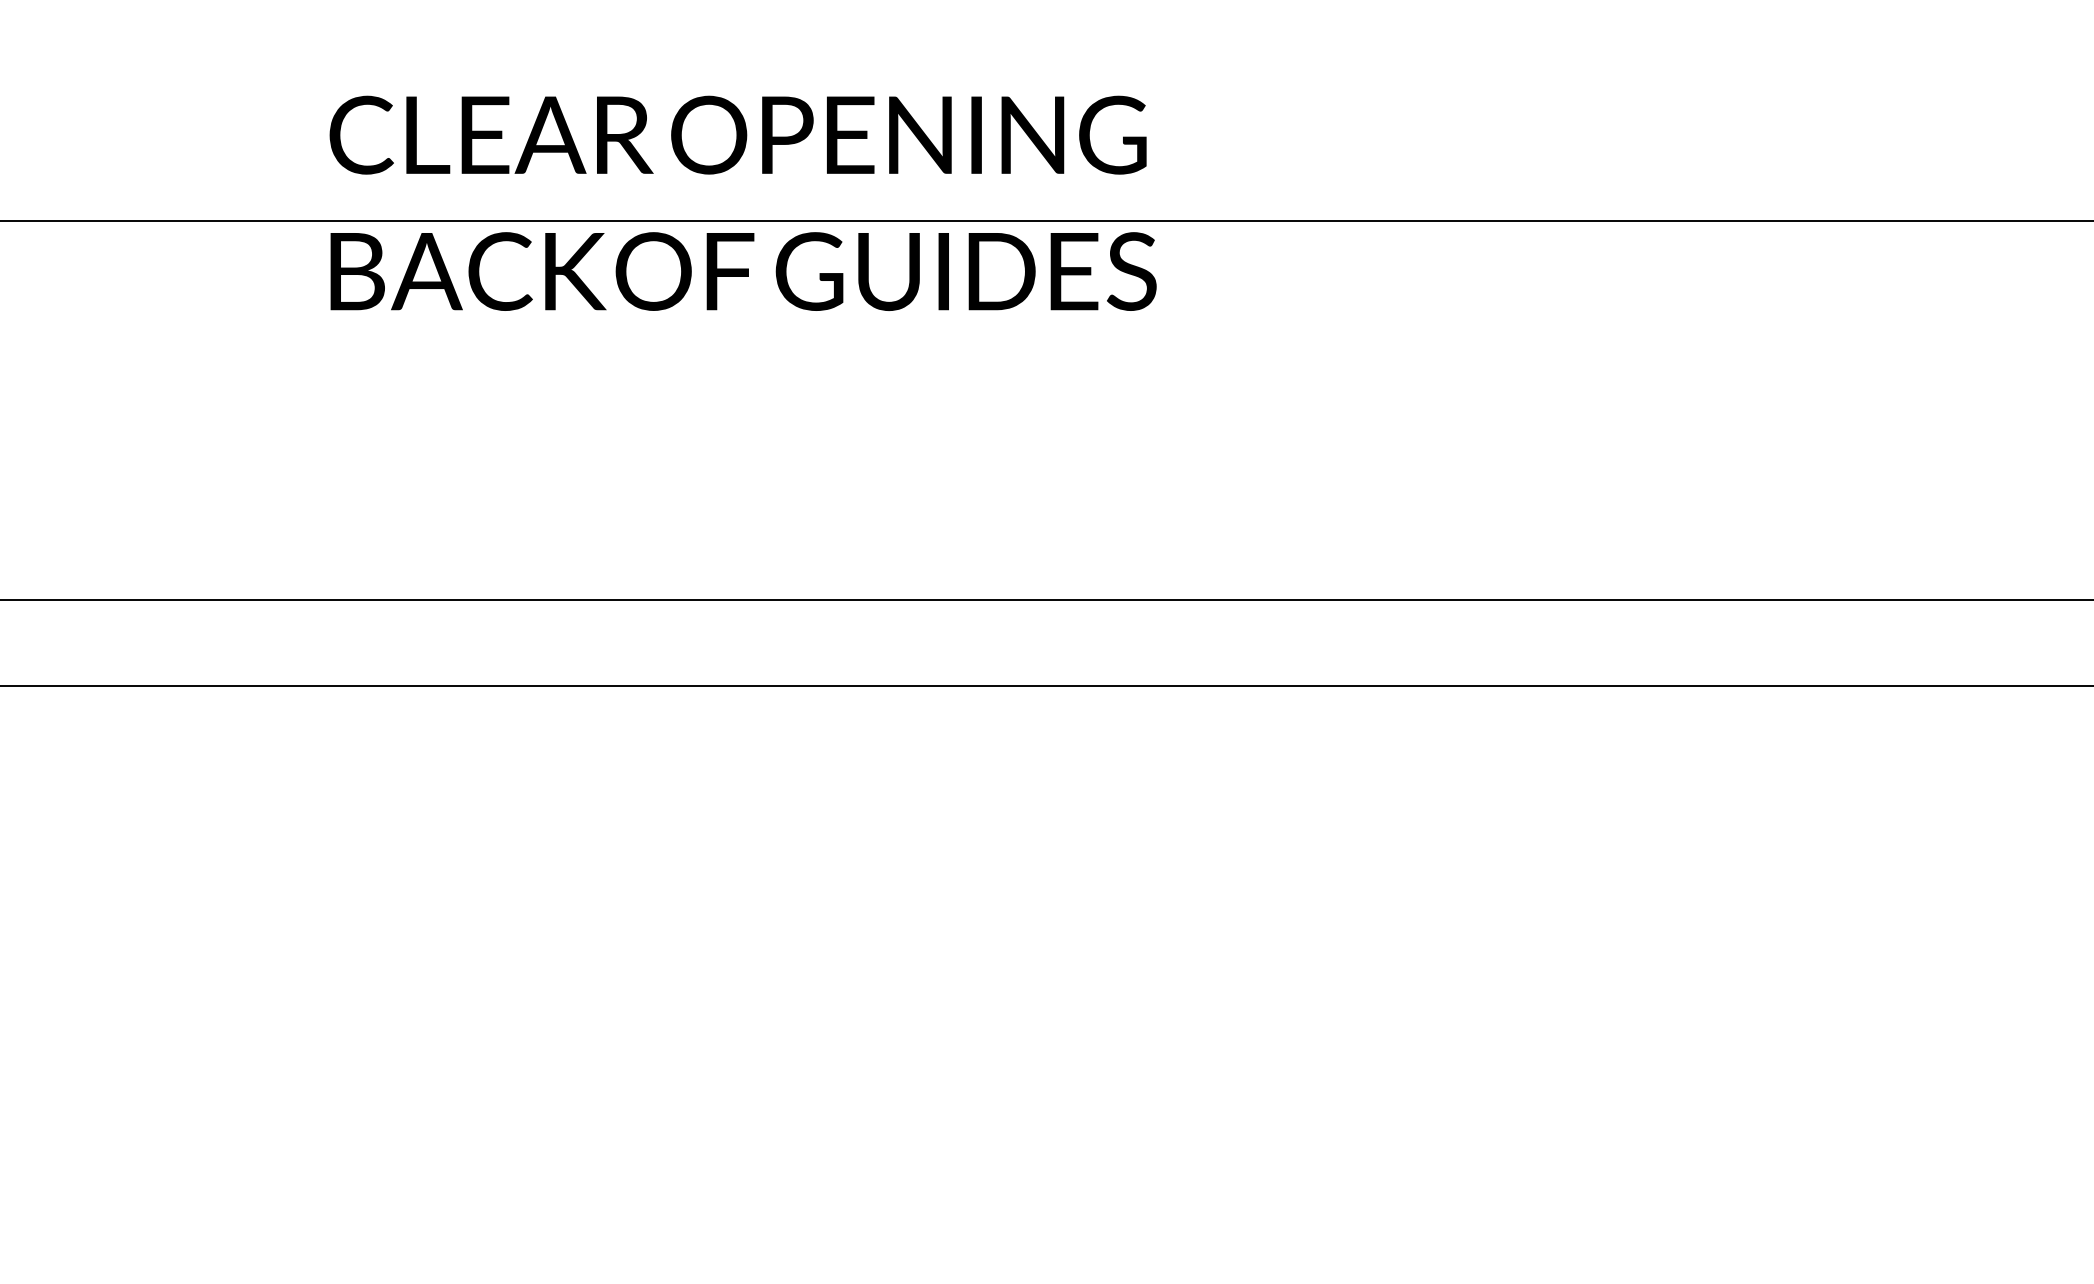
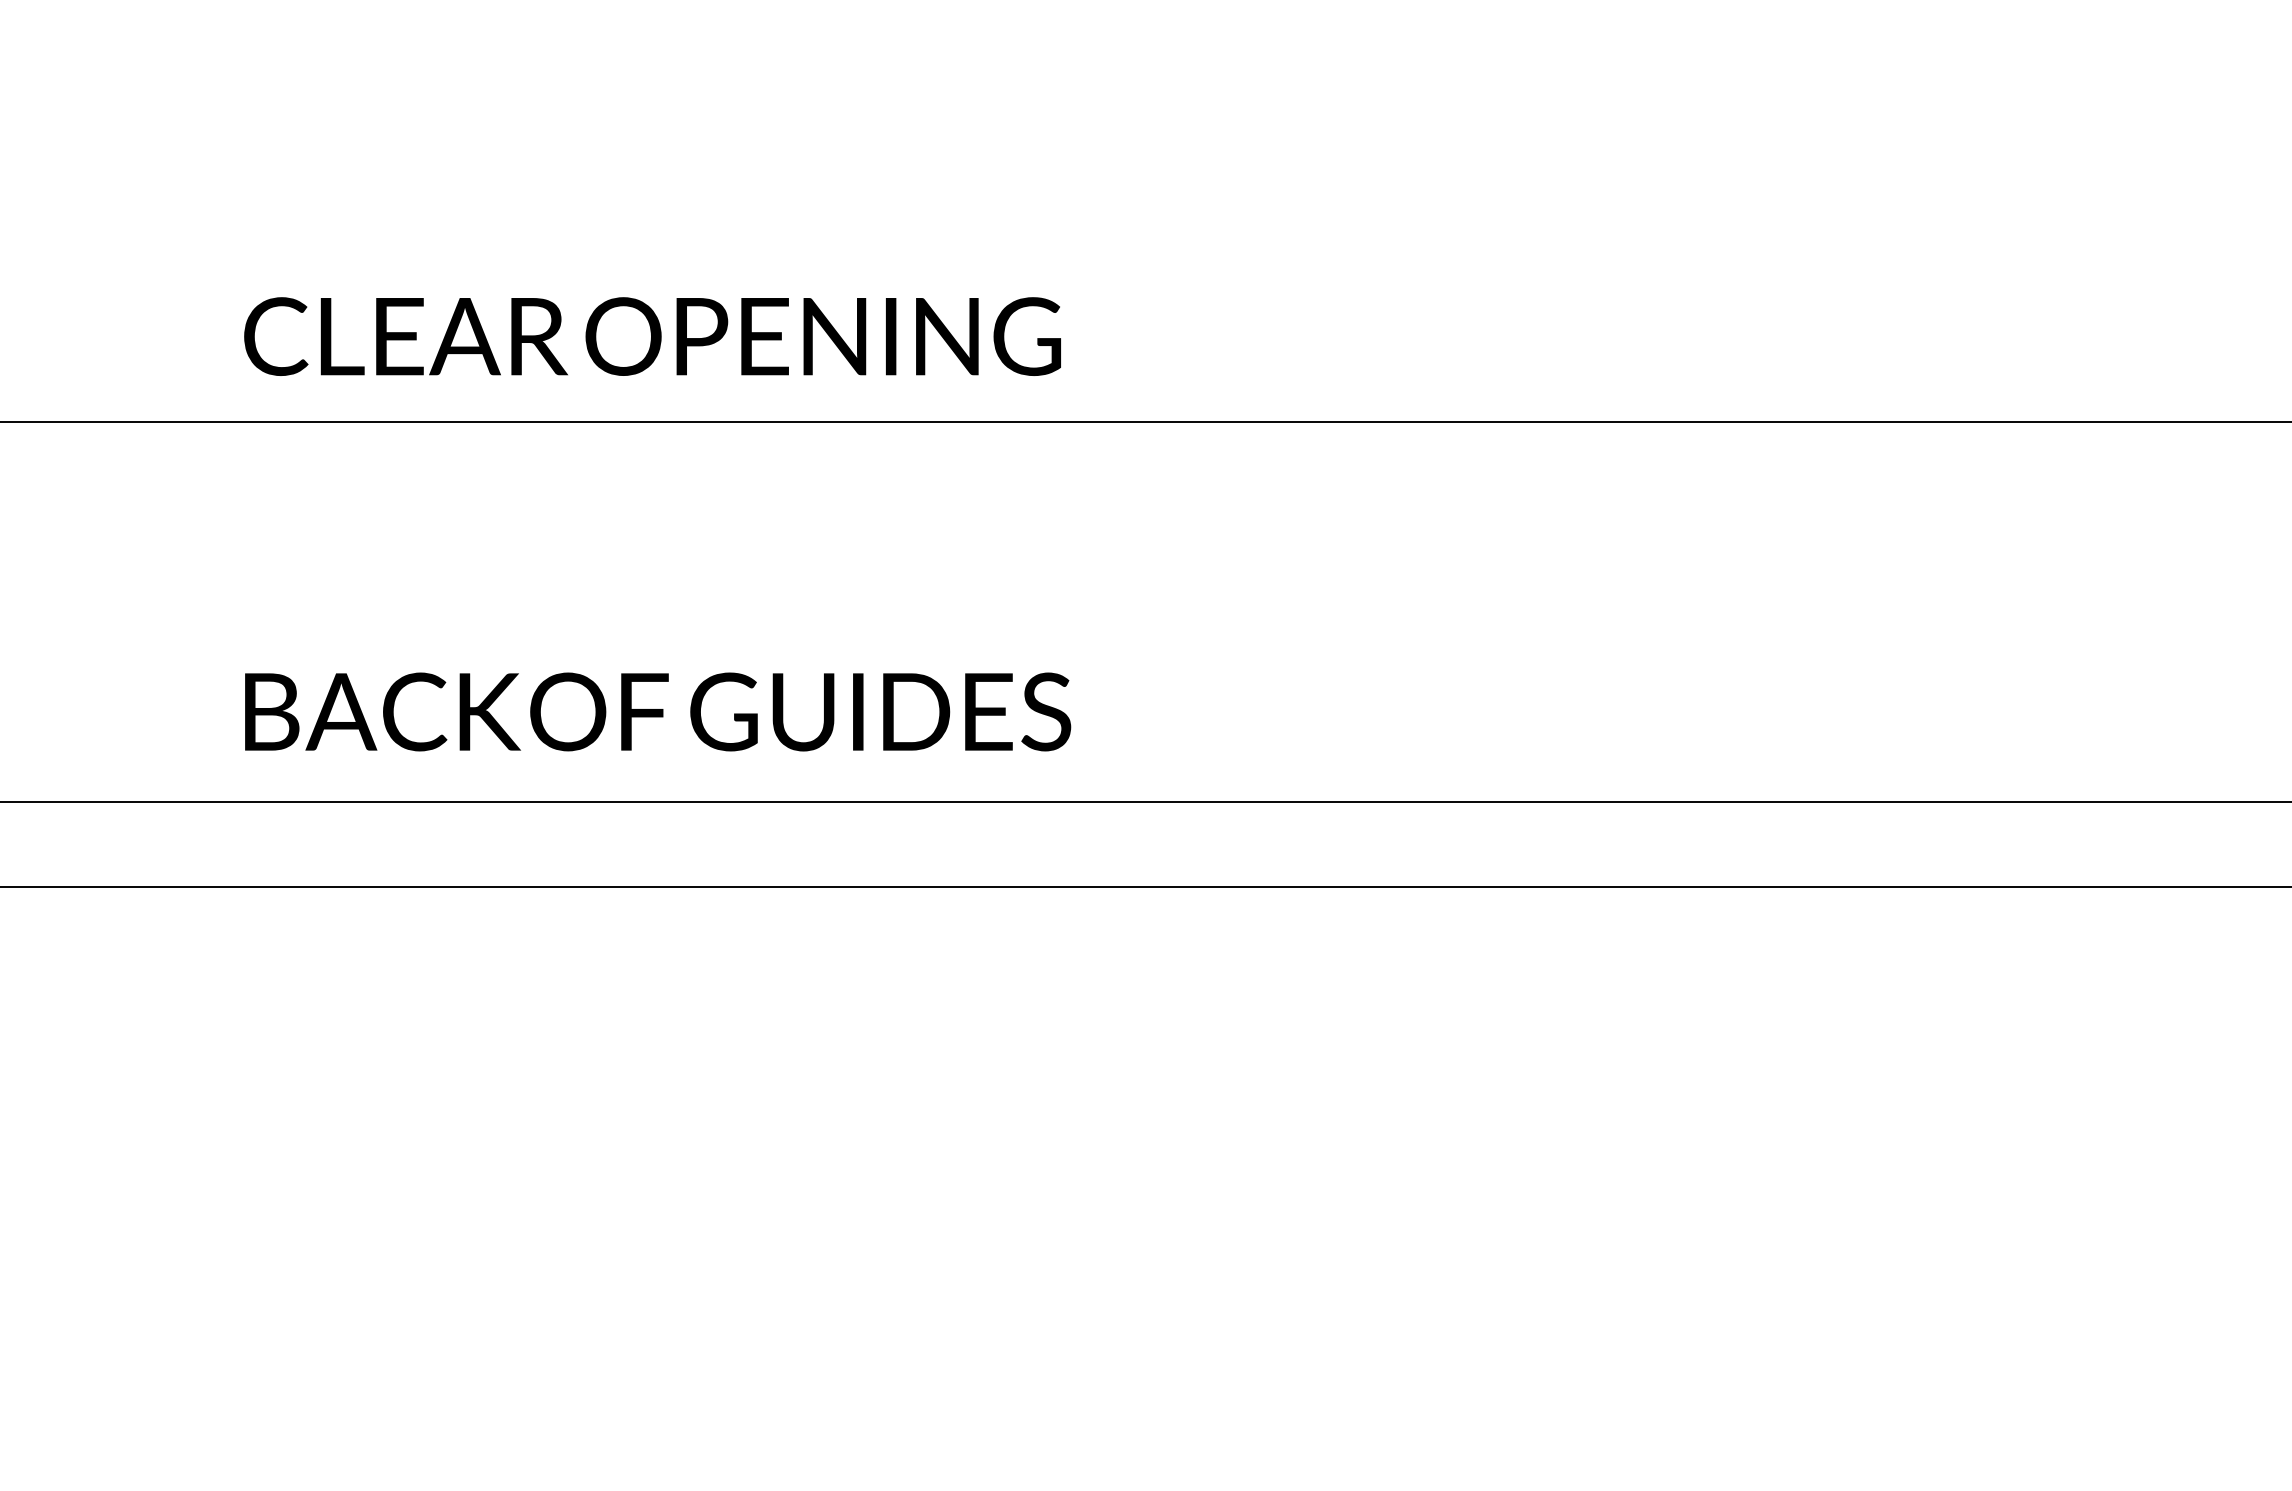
text: (744, 271) -> (658, 711), moved

